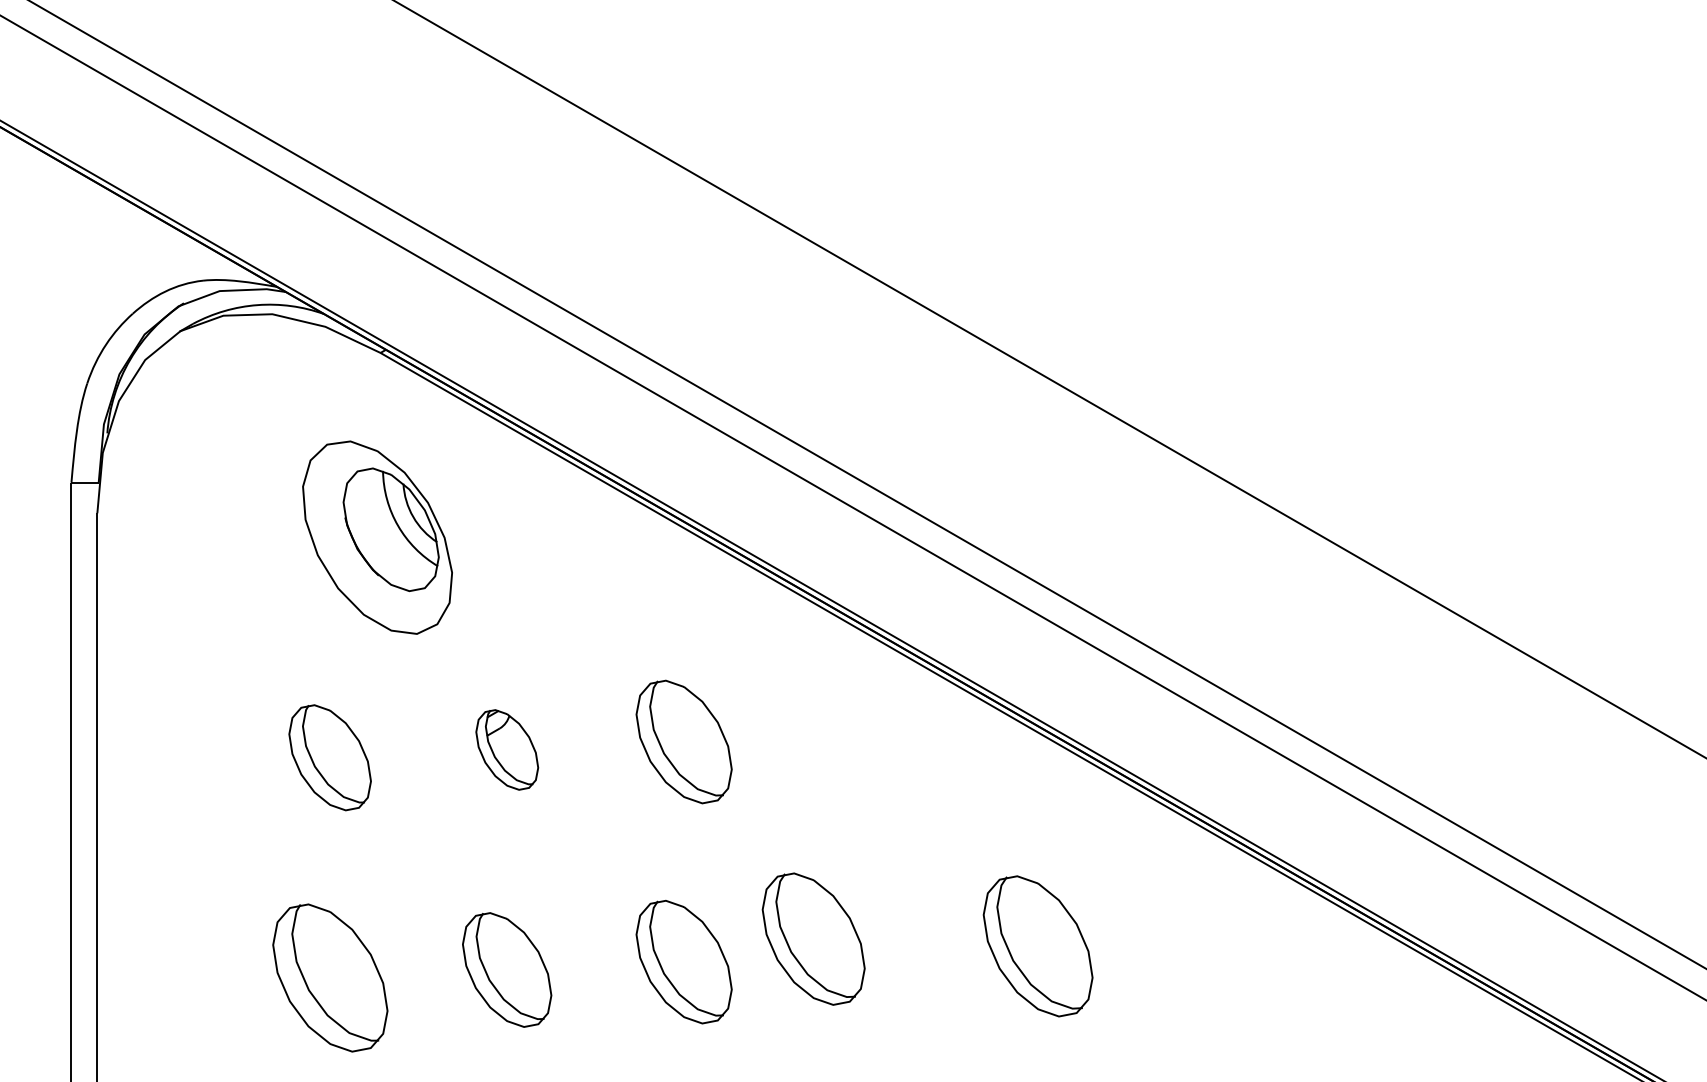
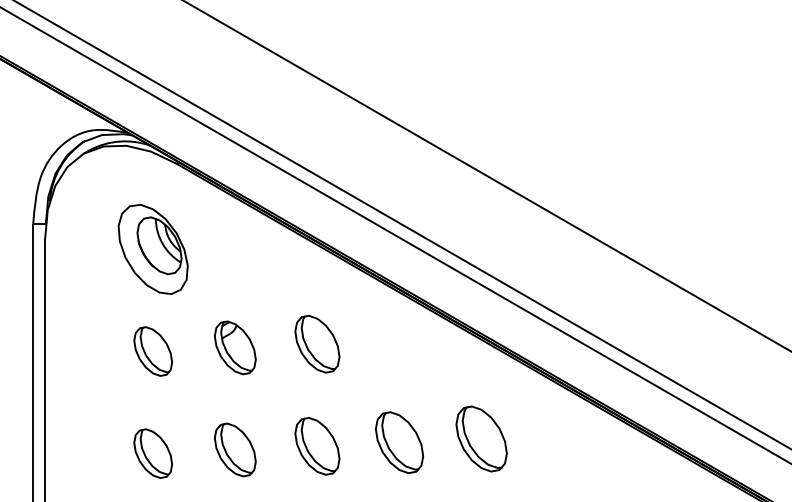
part: (376, 535) -> (152, 248), moved
part: (507, 749) -> (235, 347), size x1.43
part: (813, 938) -> (399, 442), moved
part: (328, 977) -> (152, 453), size x0.71

